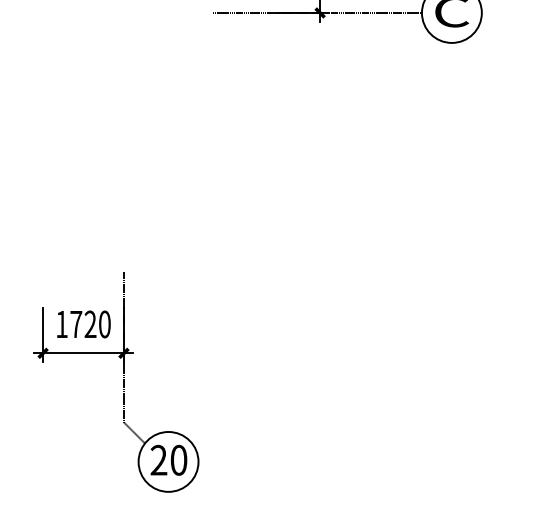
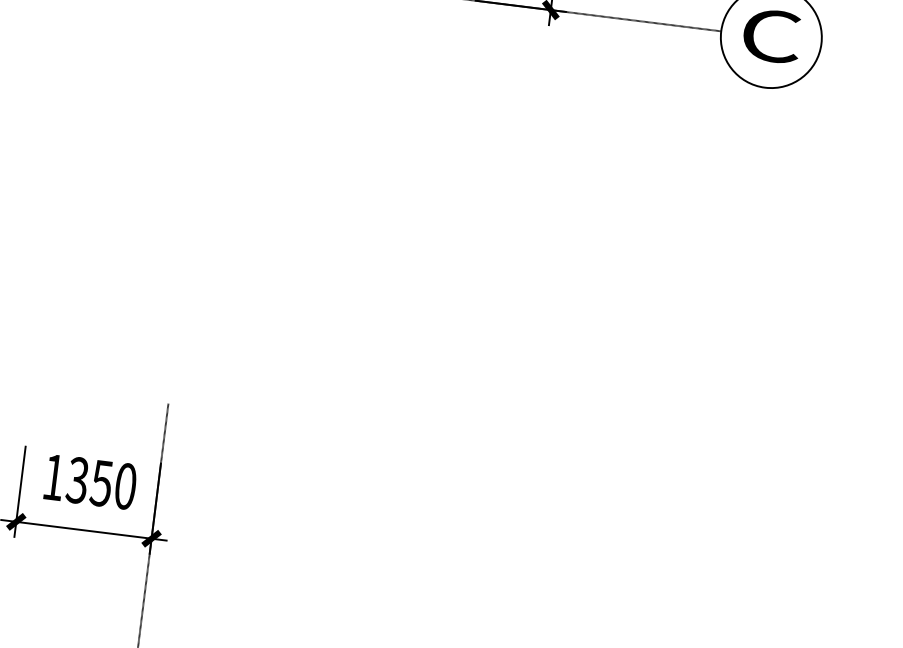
text: (83, 324) -> (89, 482), 1720 -> 1350

